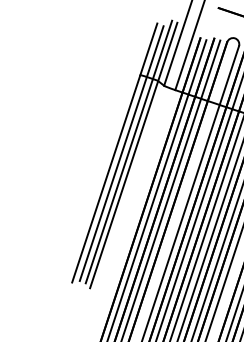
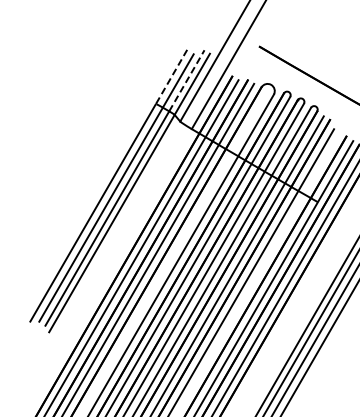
line: (148, 49) -> (171, 77), solid -> dashed
line: (163, 49) -> (187, 80), solid -> dashed

